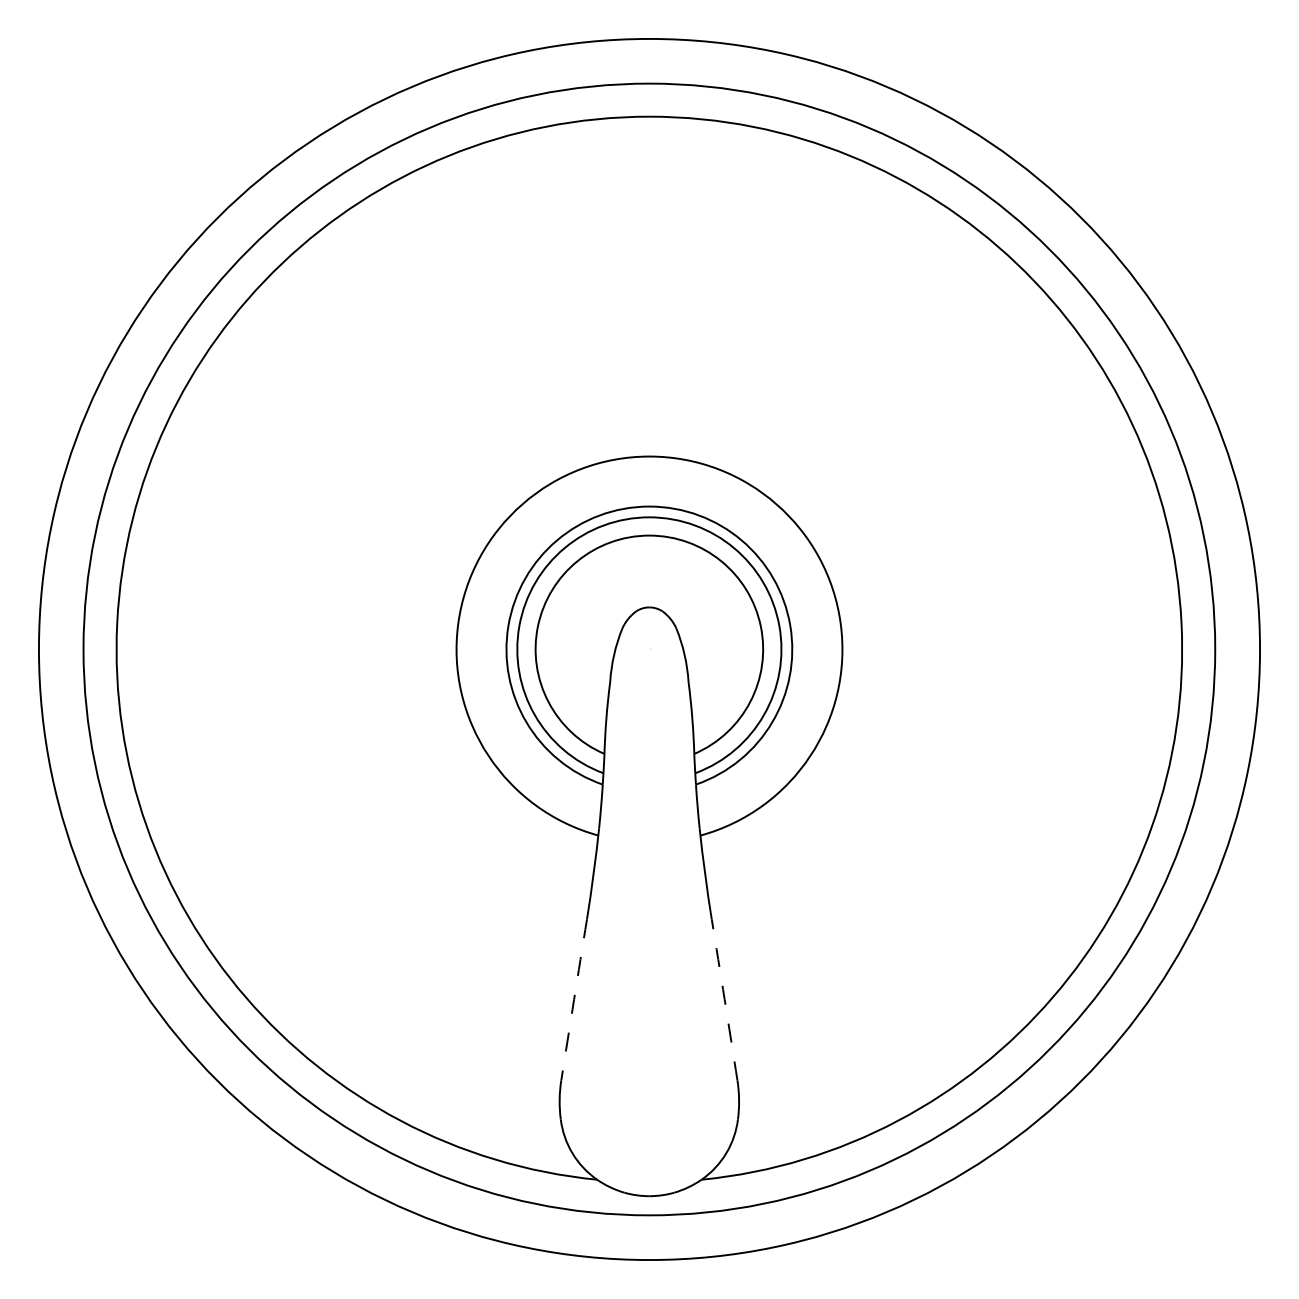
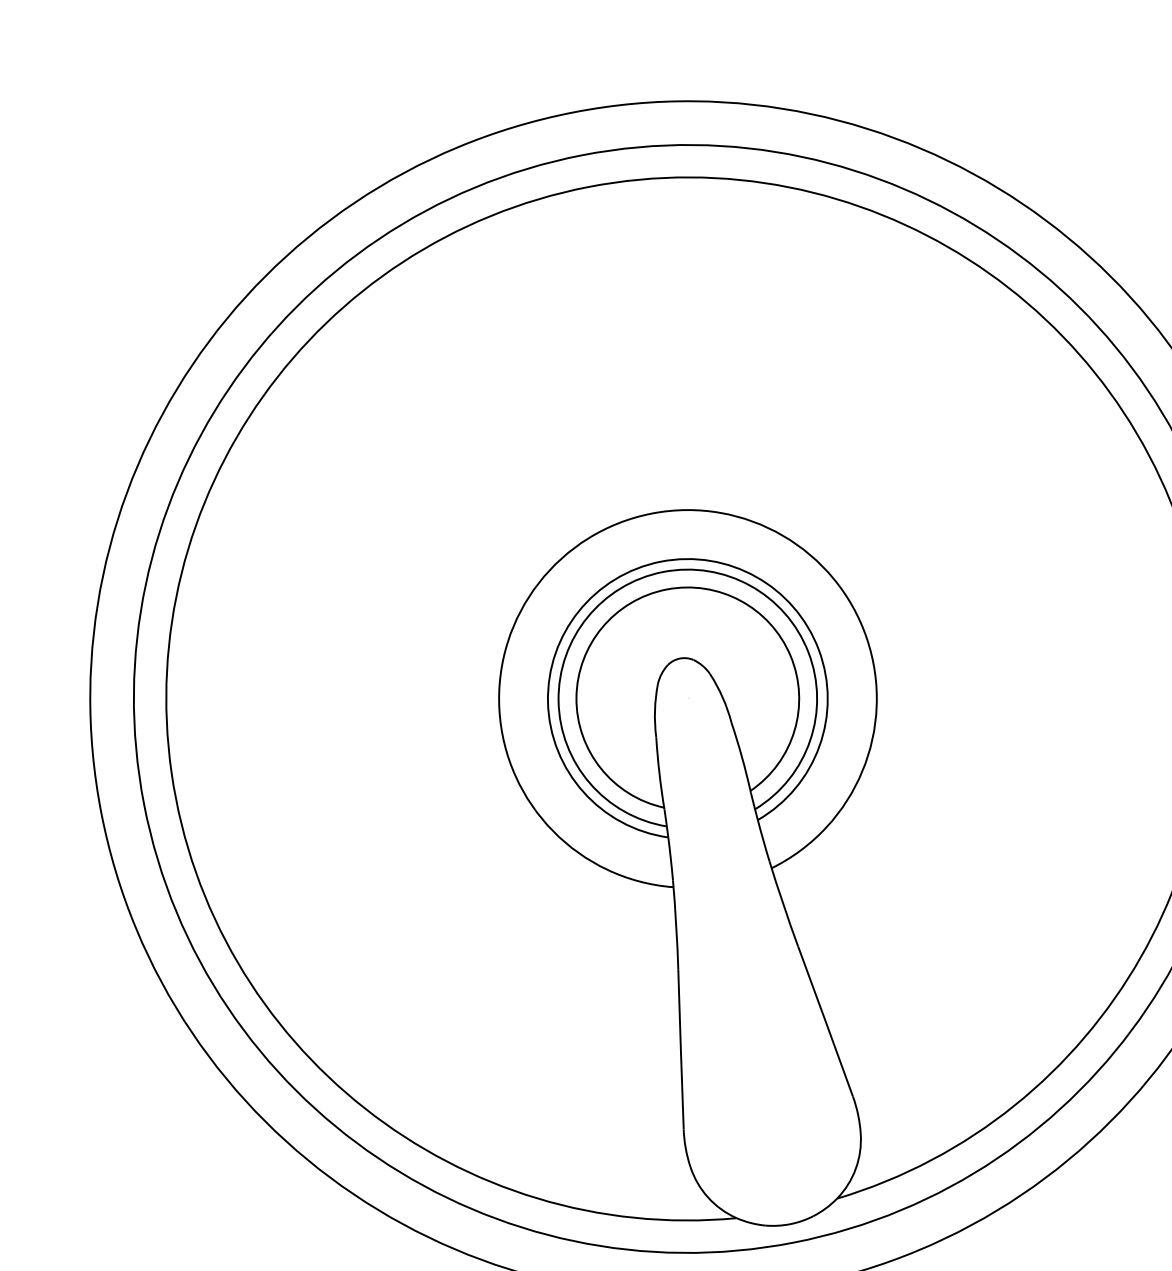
arc: (574, 999) -> (681, 1049), dashed -> solid
arc: (724, 999) -> (825, 1021), dashed -> solid

